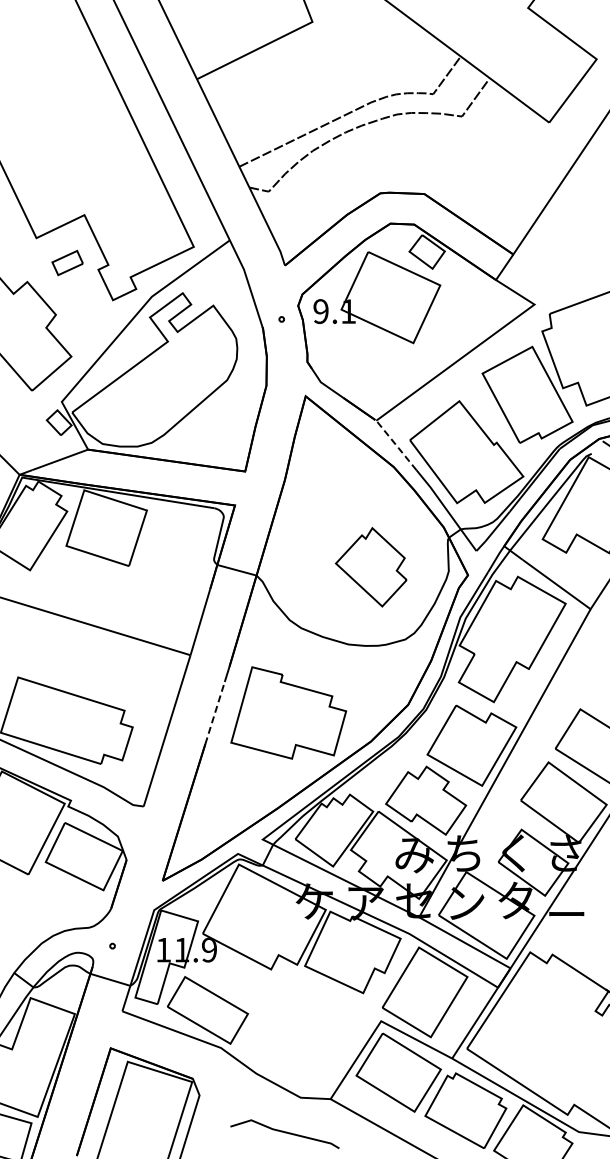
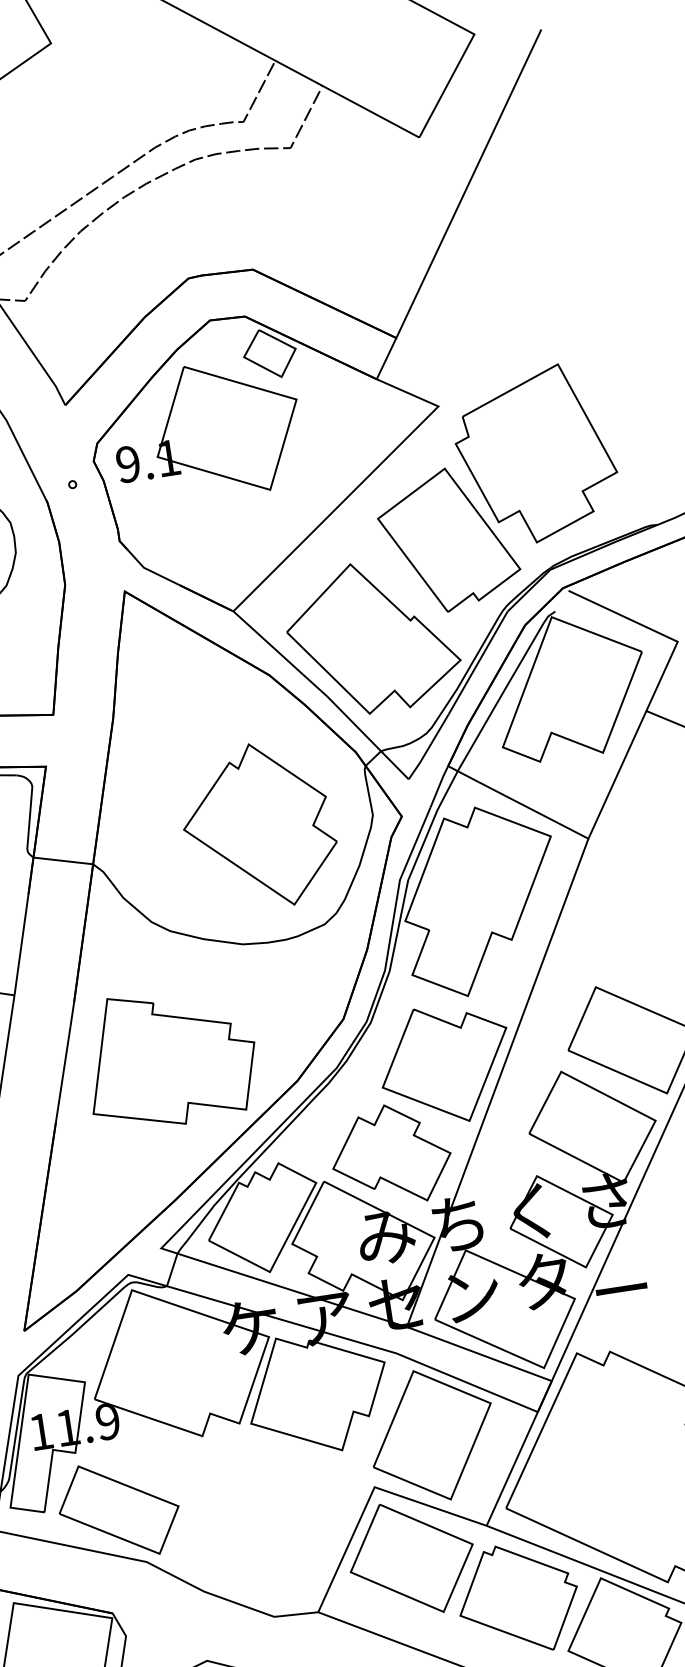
line: (395, 444) -> (266, 641), dashed -> solid
part: (370, 567) -> (257, 827), size x1.43
line: (215, 713) -> (63, 1074), dashed -> solid

